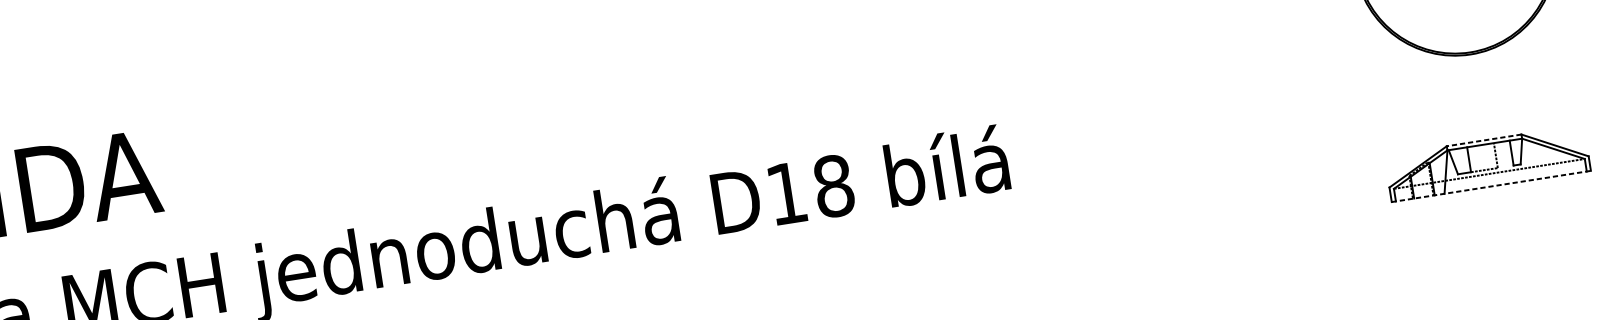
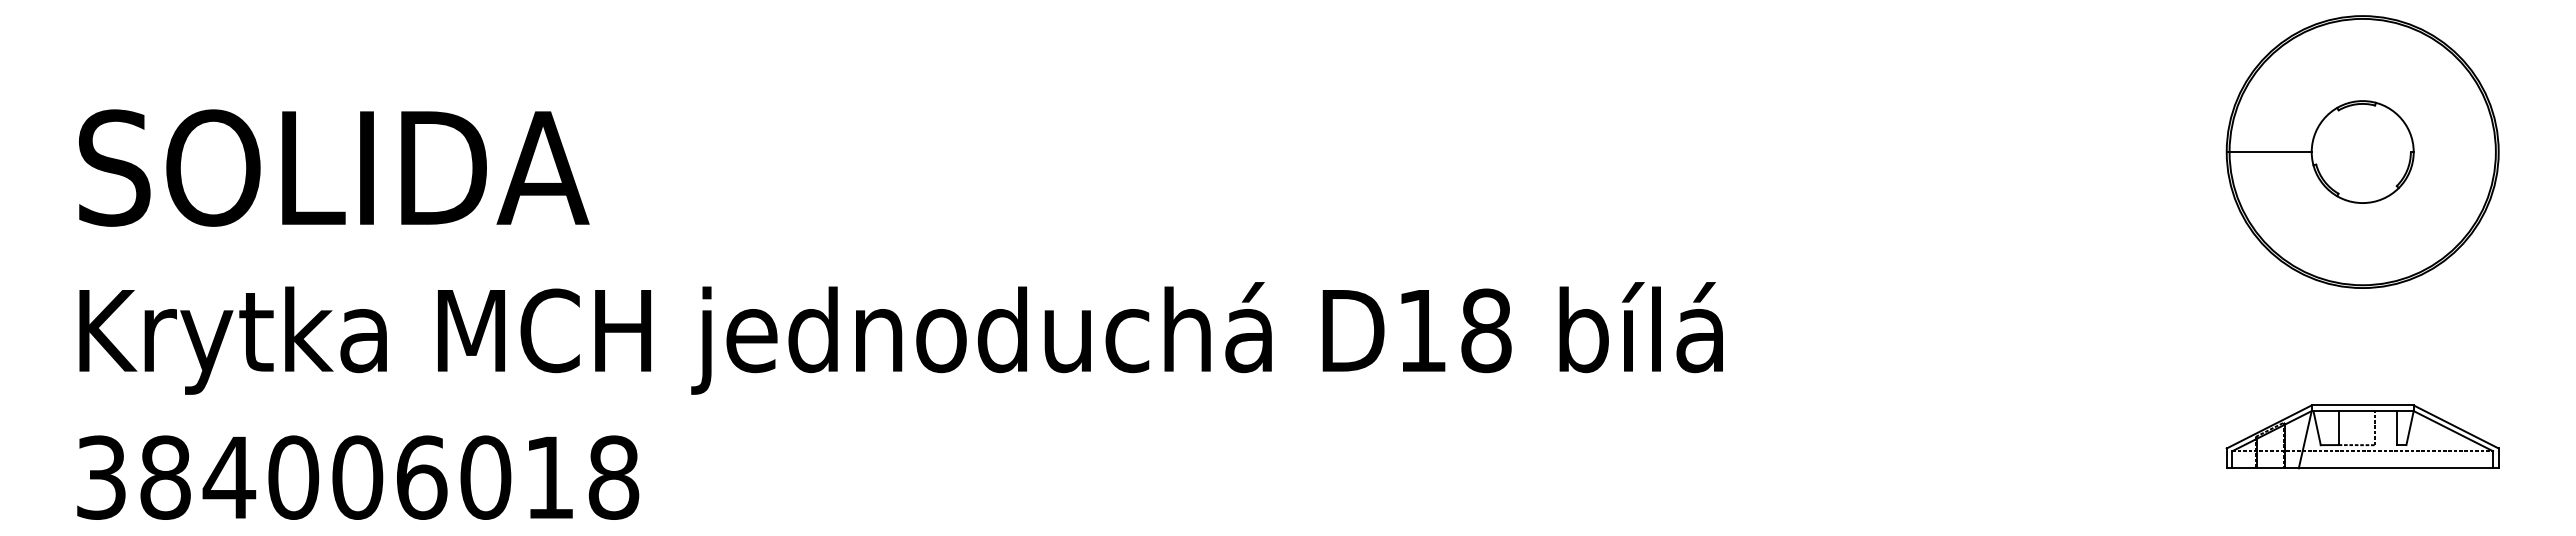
line: (1483, 140) -> (2362, 405), dashed -> solid
line: (1491, 186) -> (2362, 468), dashed -> solid

